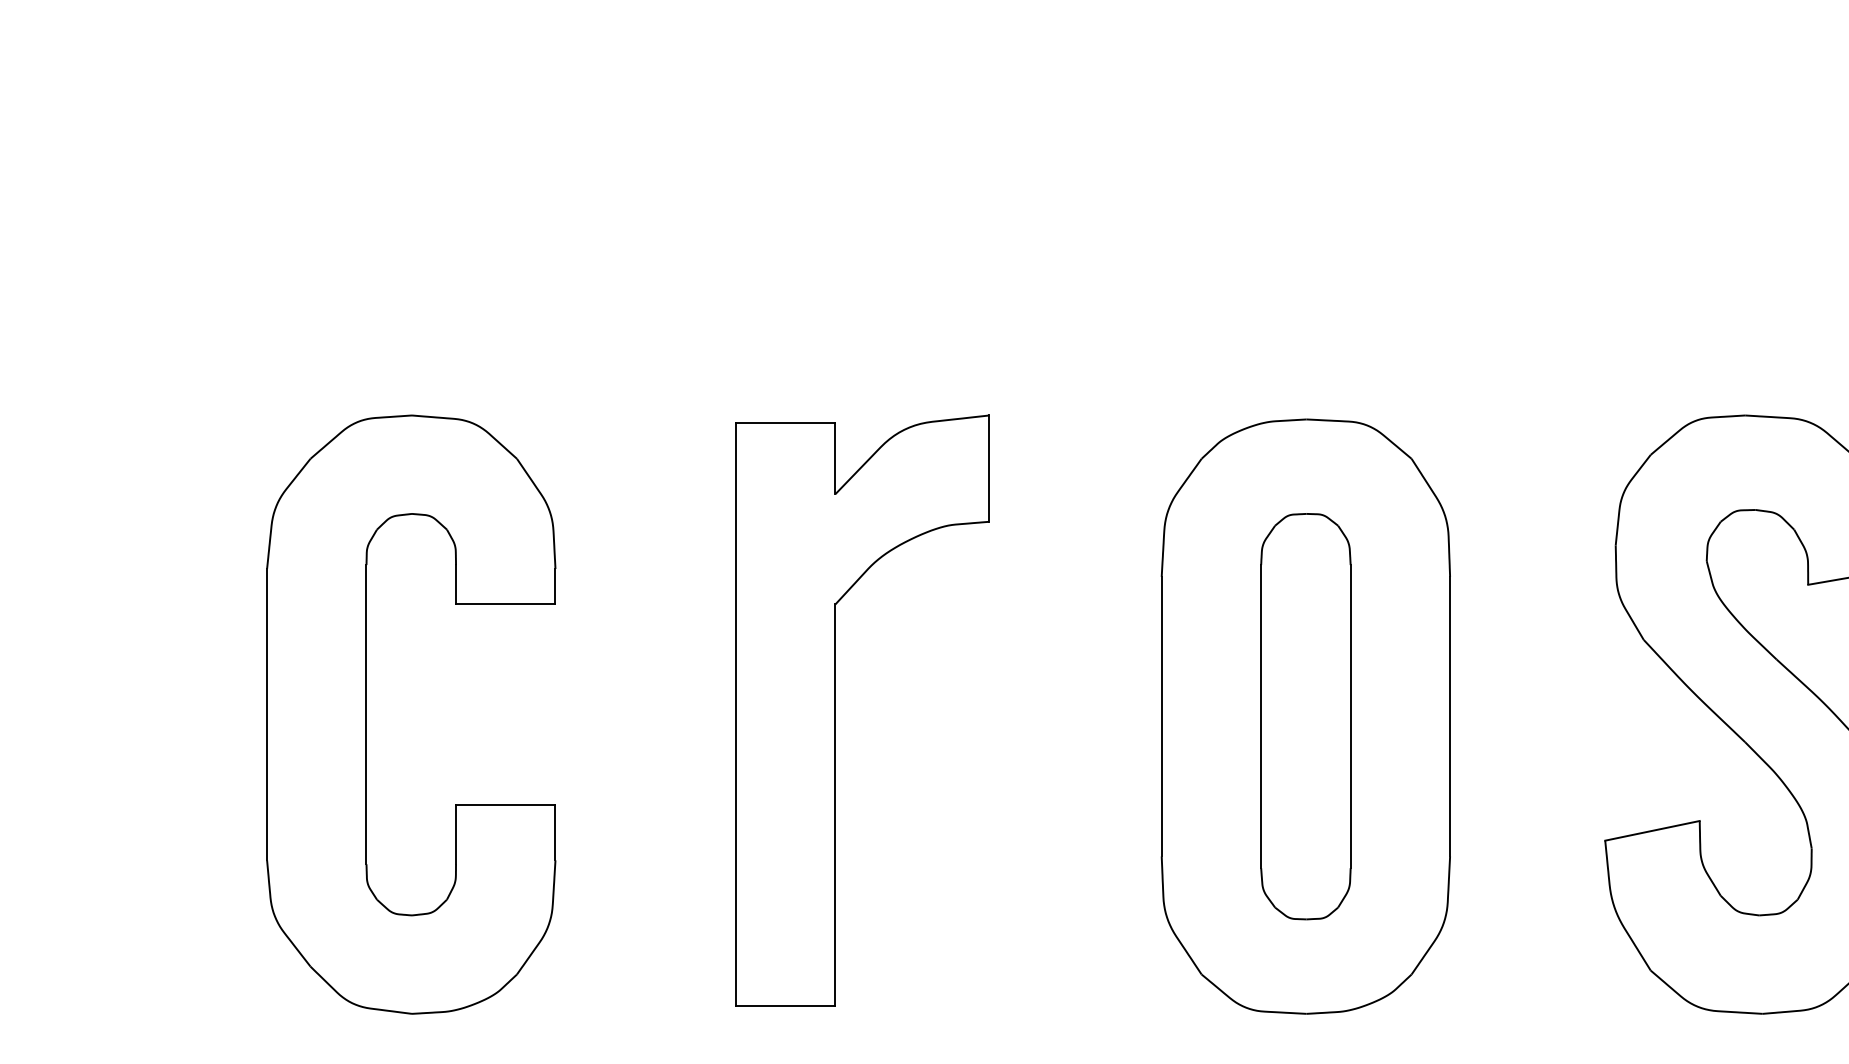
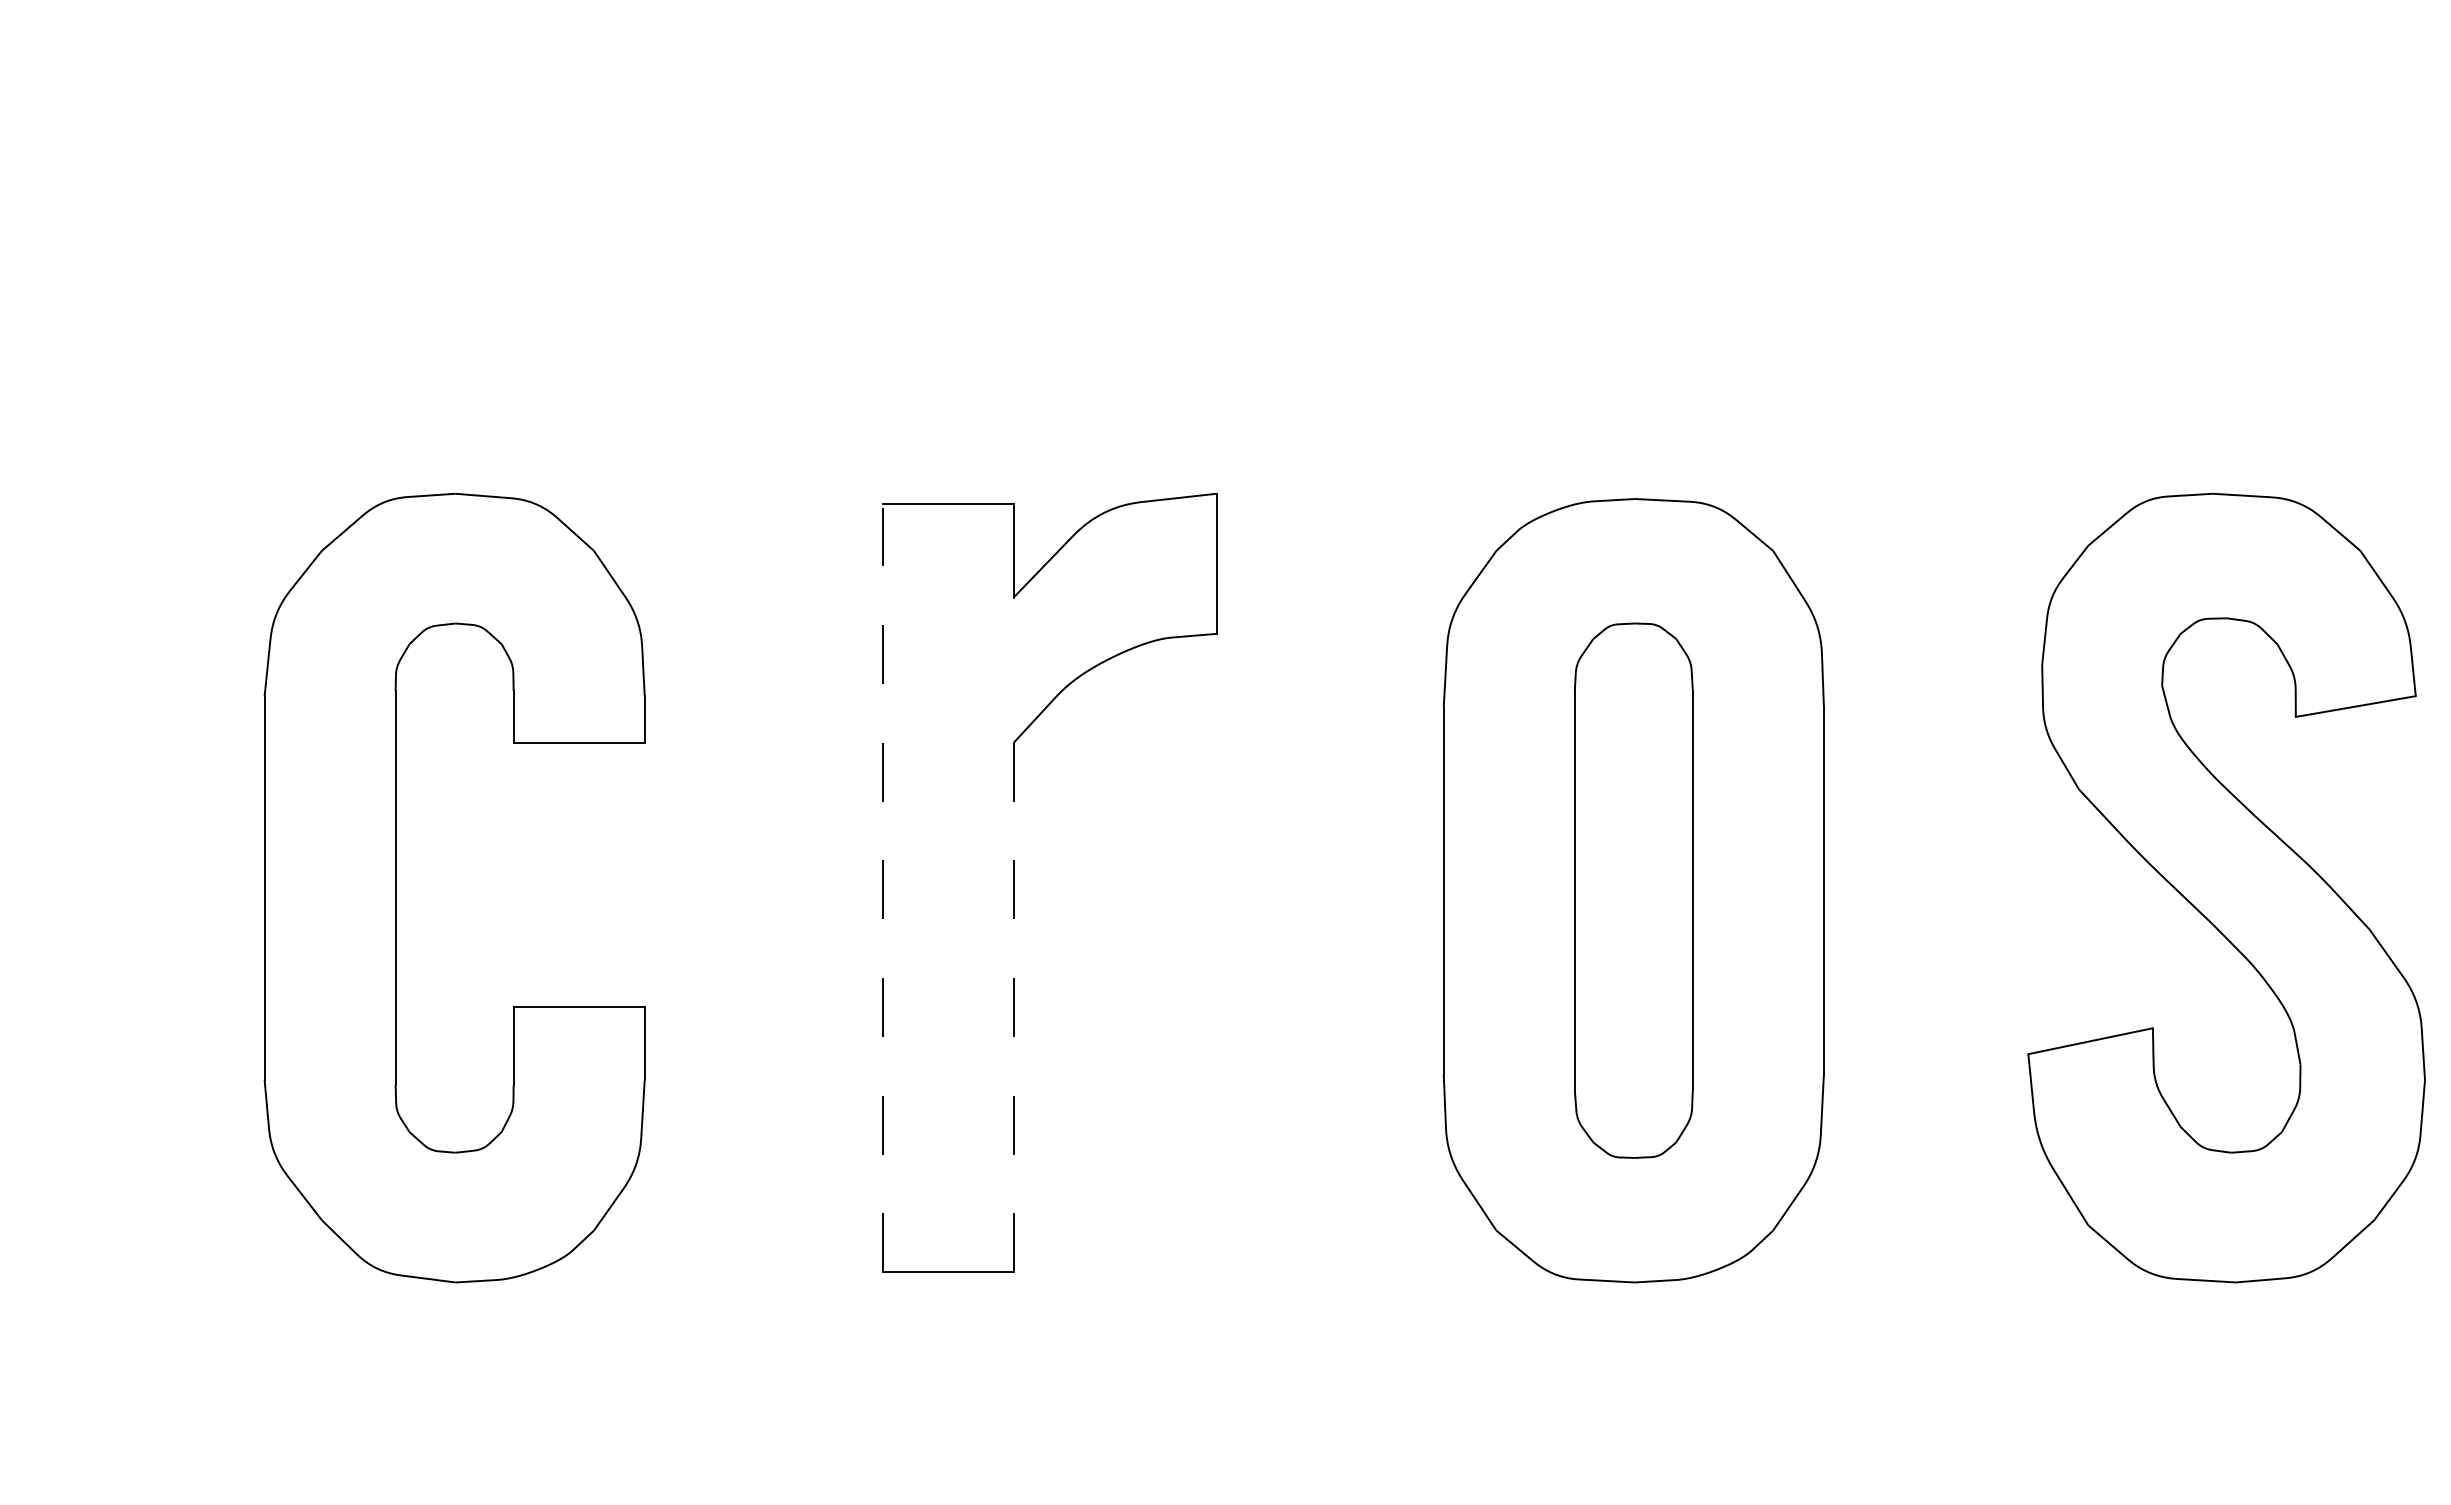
line: (735, 714) -> (882, 888), solid -> dashed
line: (835, 805) -> (1013, 1007), solid -> dashed

